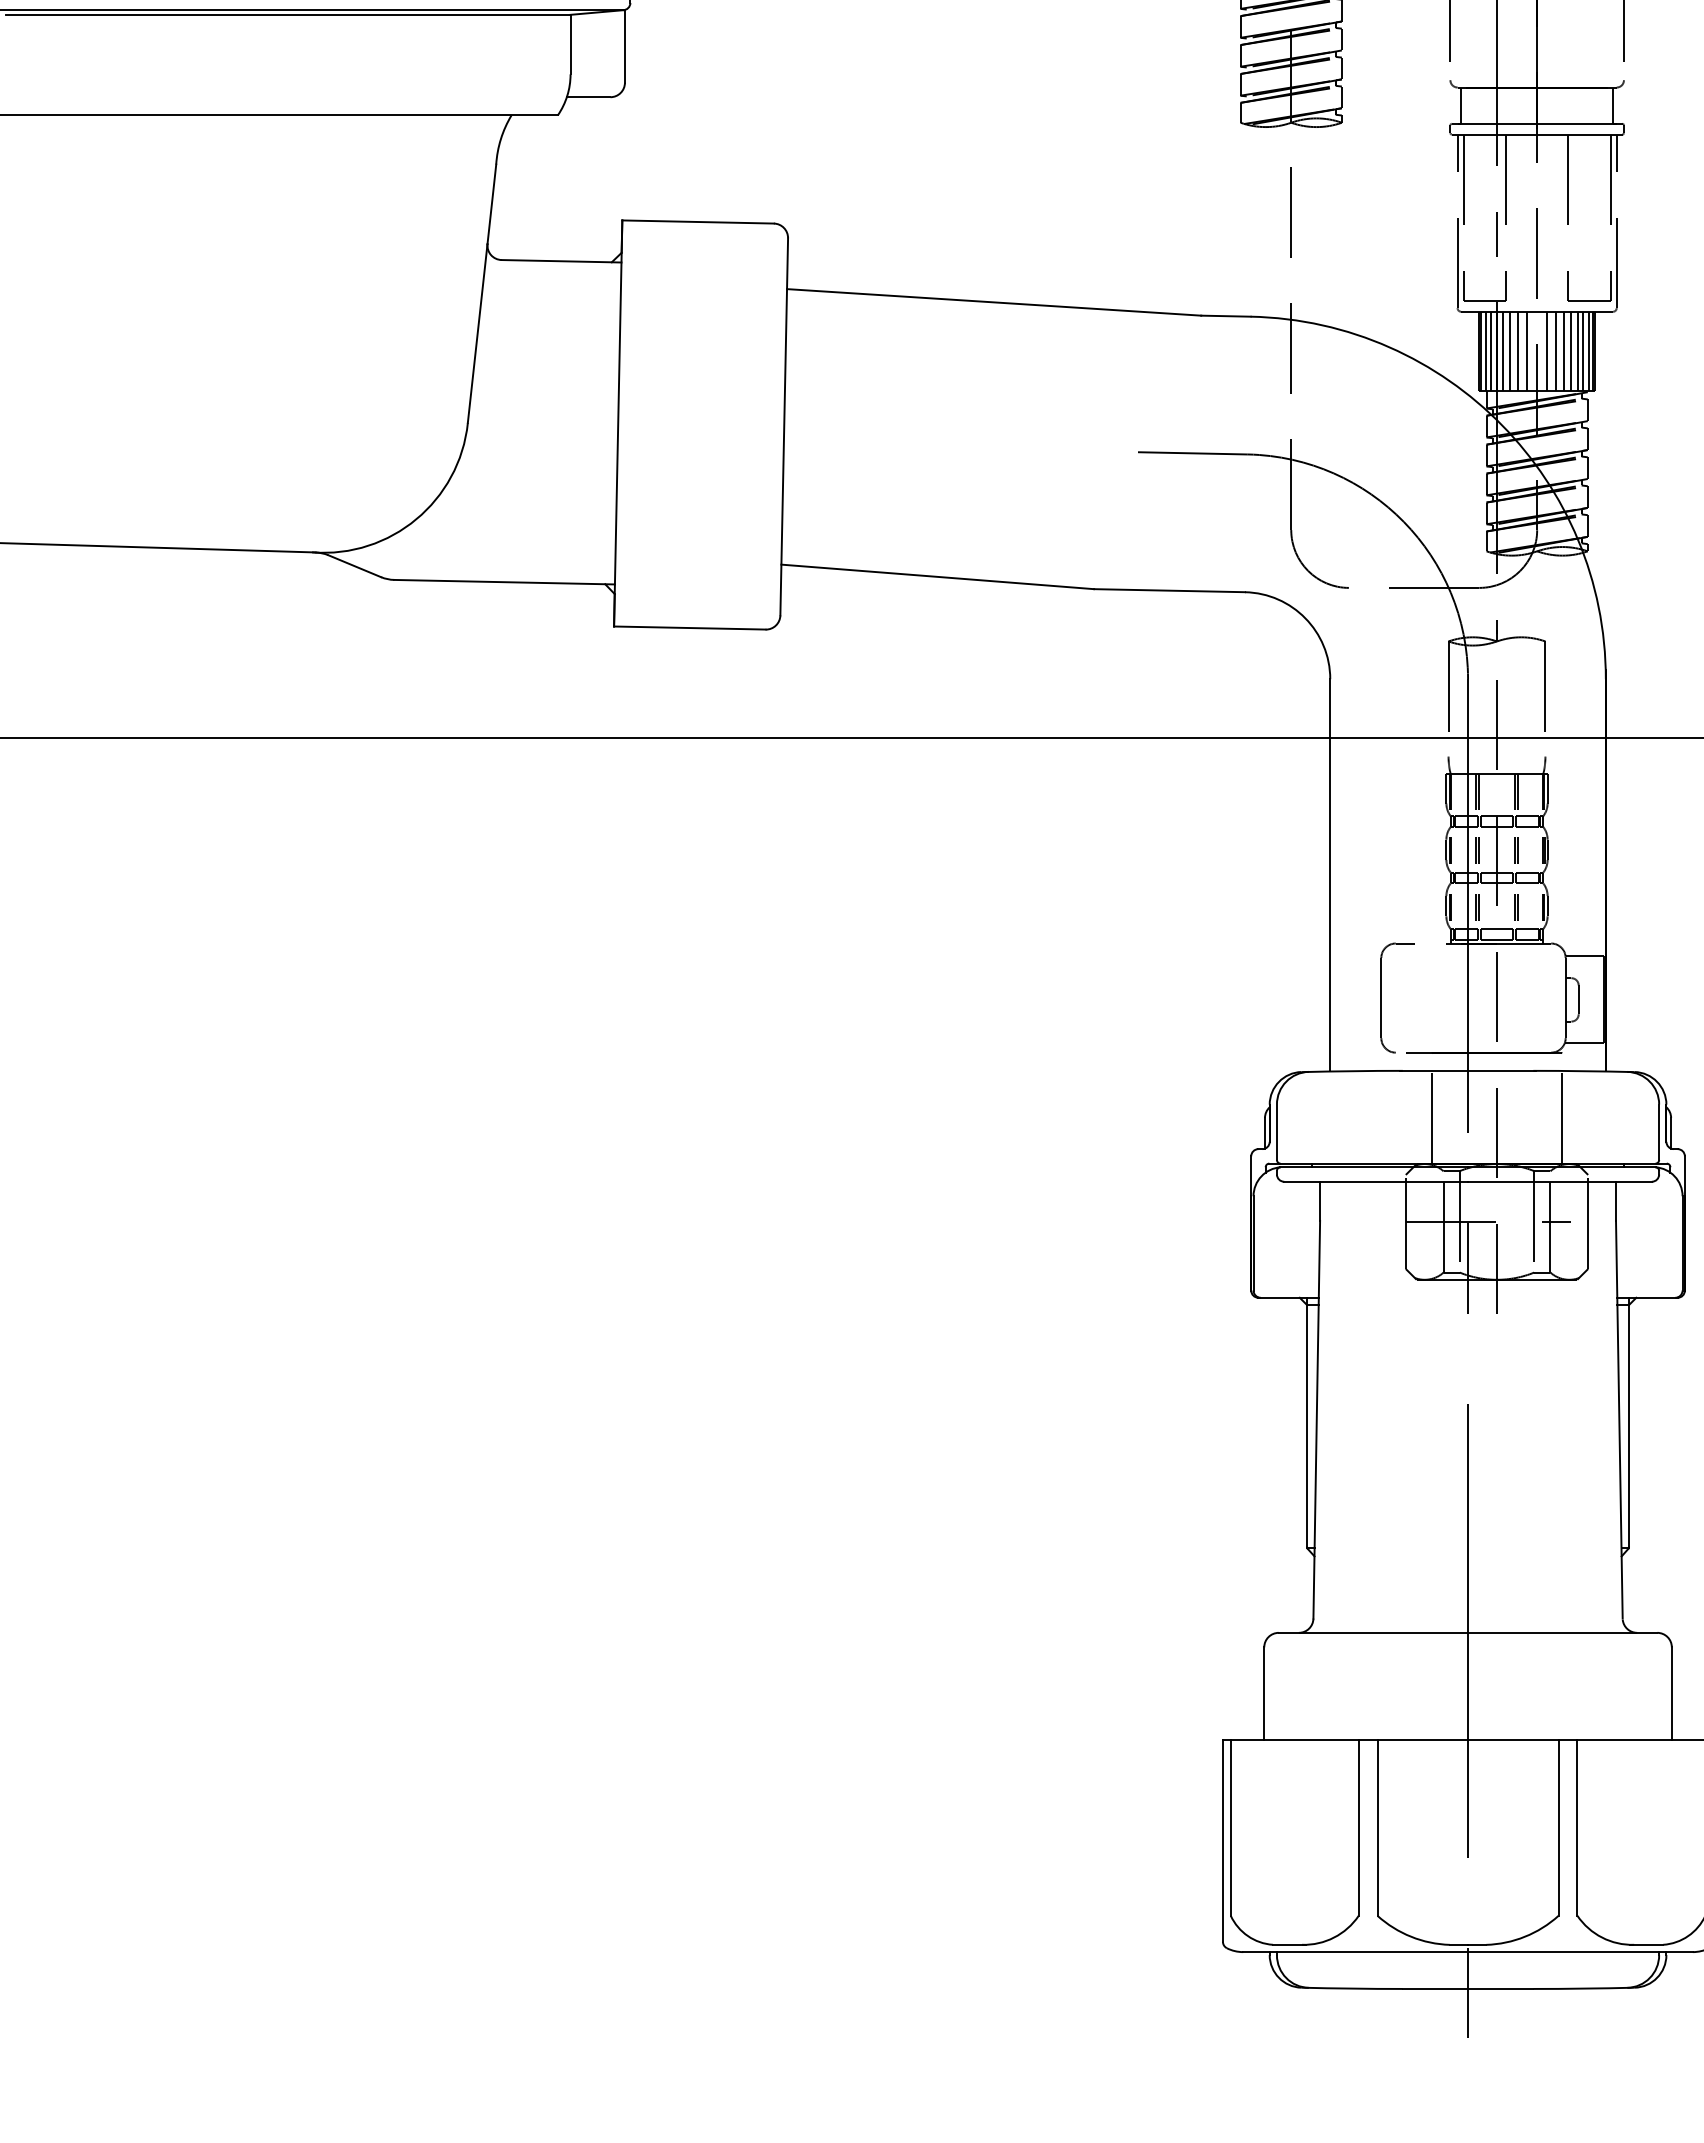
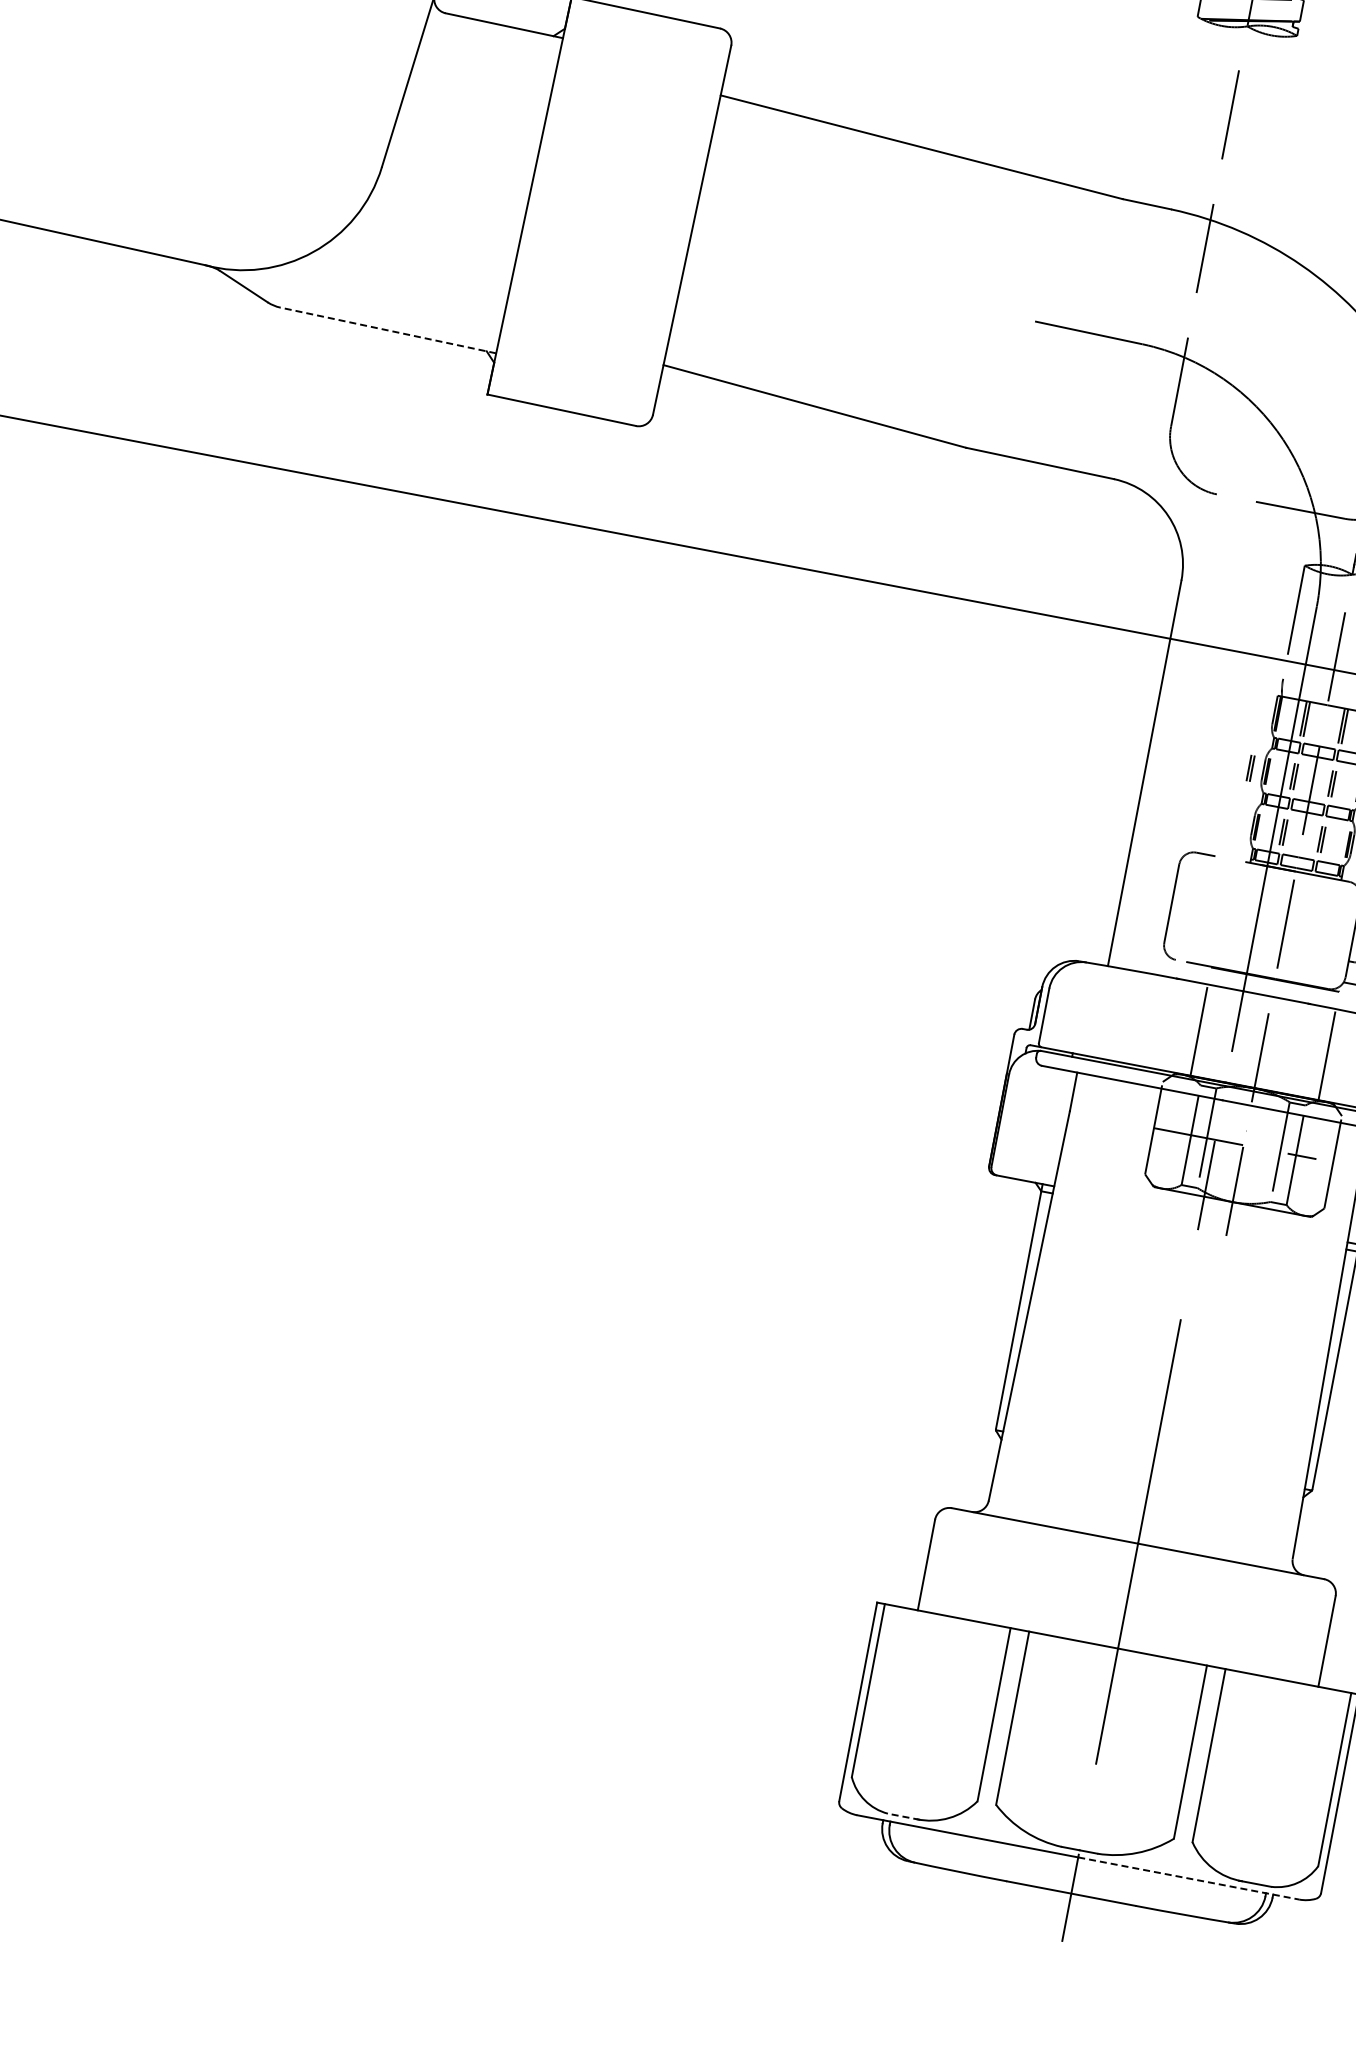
line: (504, 582) -> (388, 330), solid -> dashed
line: (1432, 850) -> (1249, 768), added
line: (1288, 1944) -> (903, 1816), solid -> dashed
line: (1580, 1952) -> (1188, 1878), solid -> dashed

